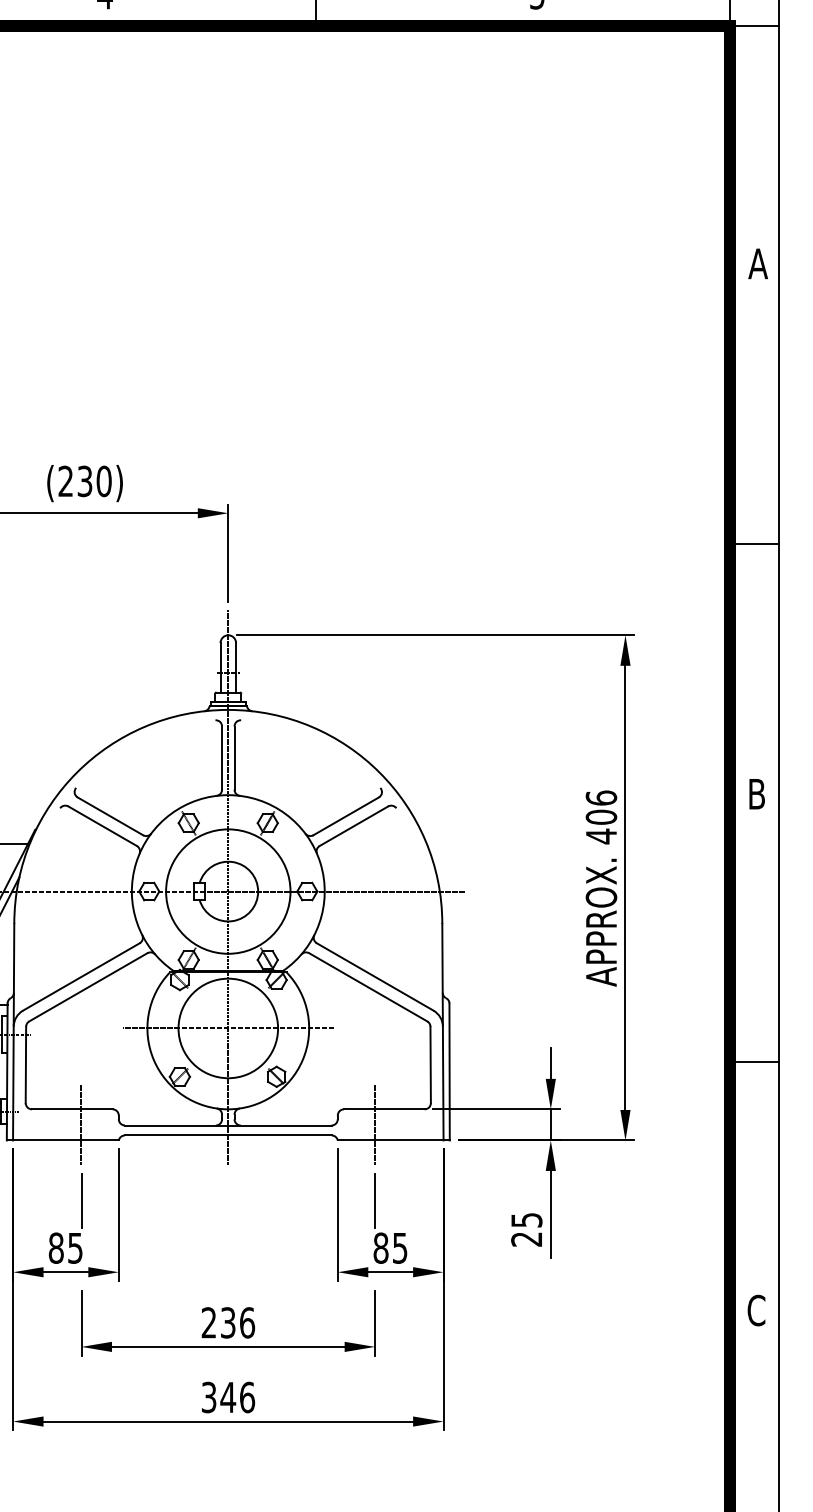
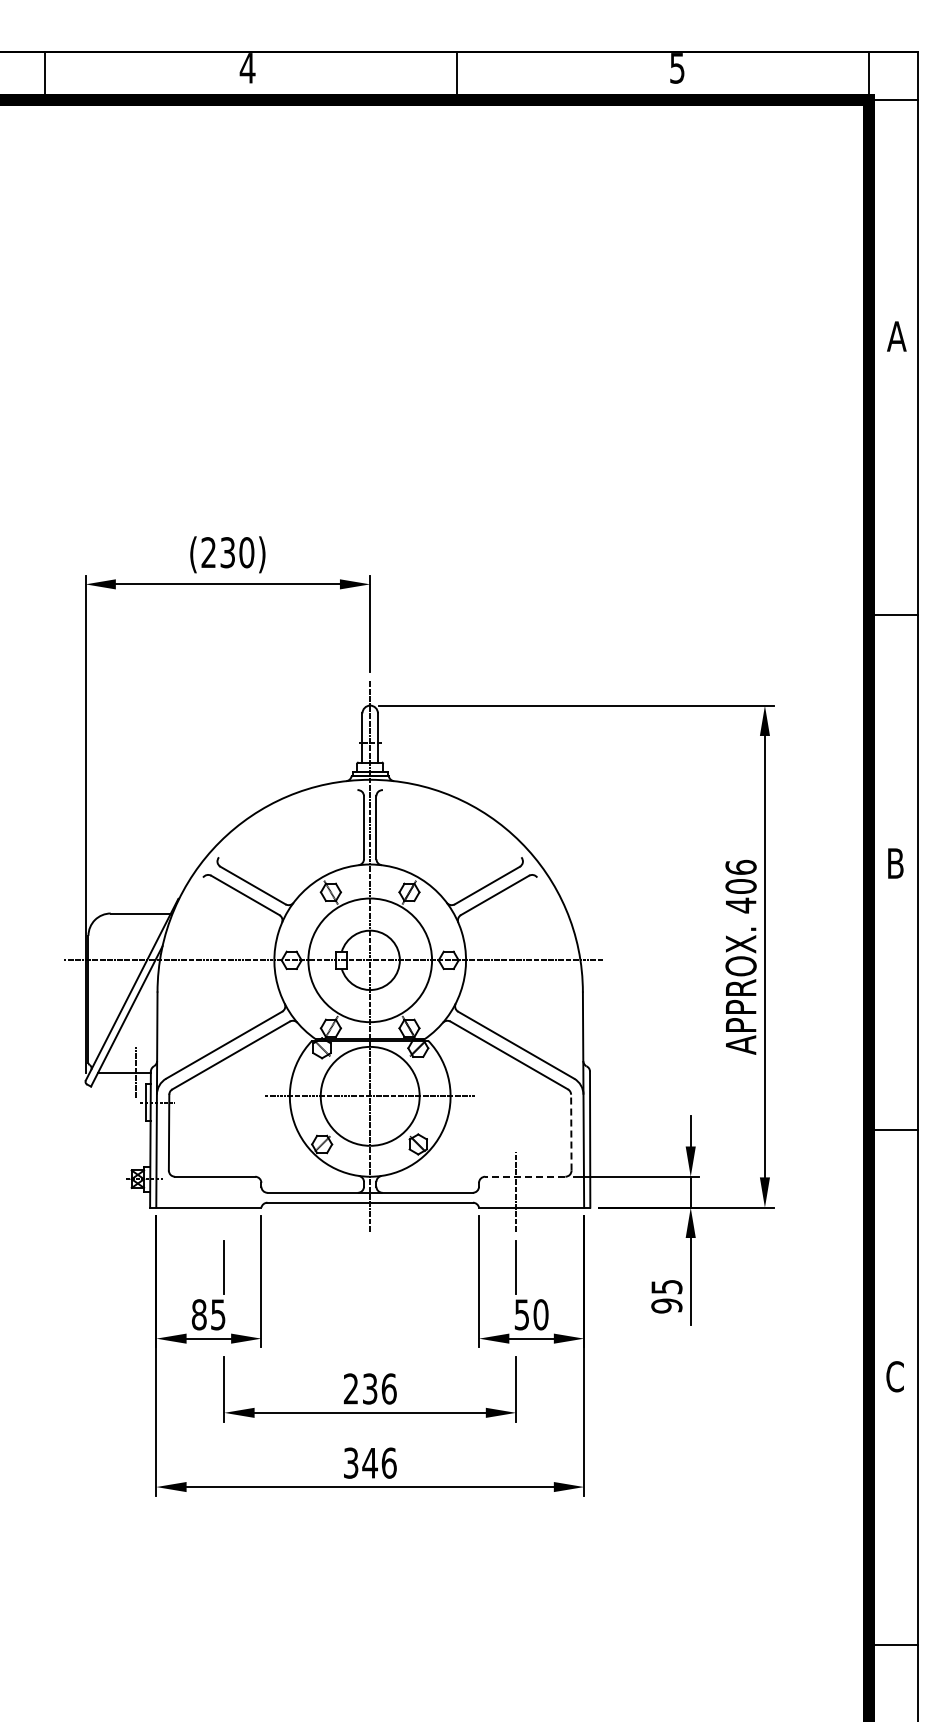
line: (430, 1064) -> (571, 1132), solid -> dashed
line: (383, 1109) -> (524, 1176), solid -> dashed
line: (81, 1125) -> (224, 1192), removed
text: (526, 1238) -> (666, 1305), 25 -> 95
text: (390, 1247) -> (531, 1314), 85 -> 50

